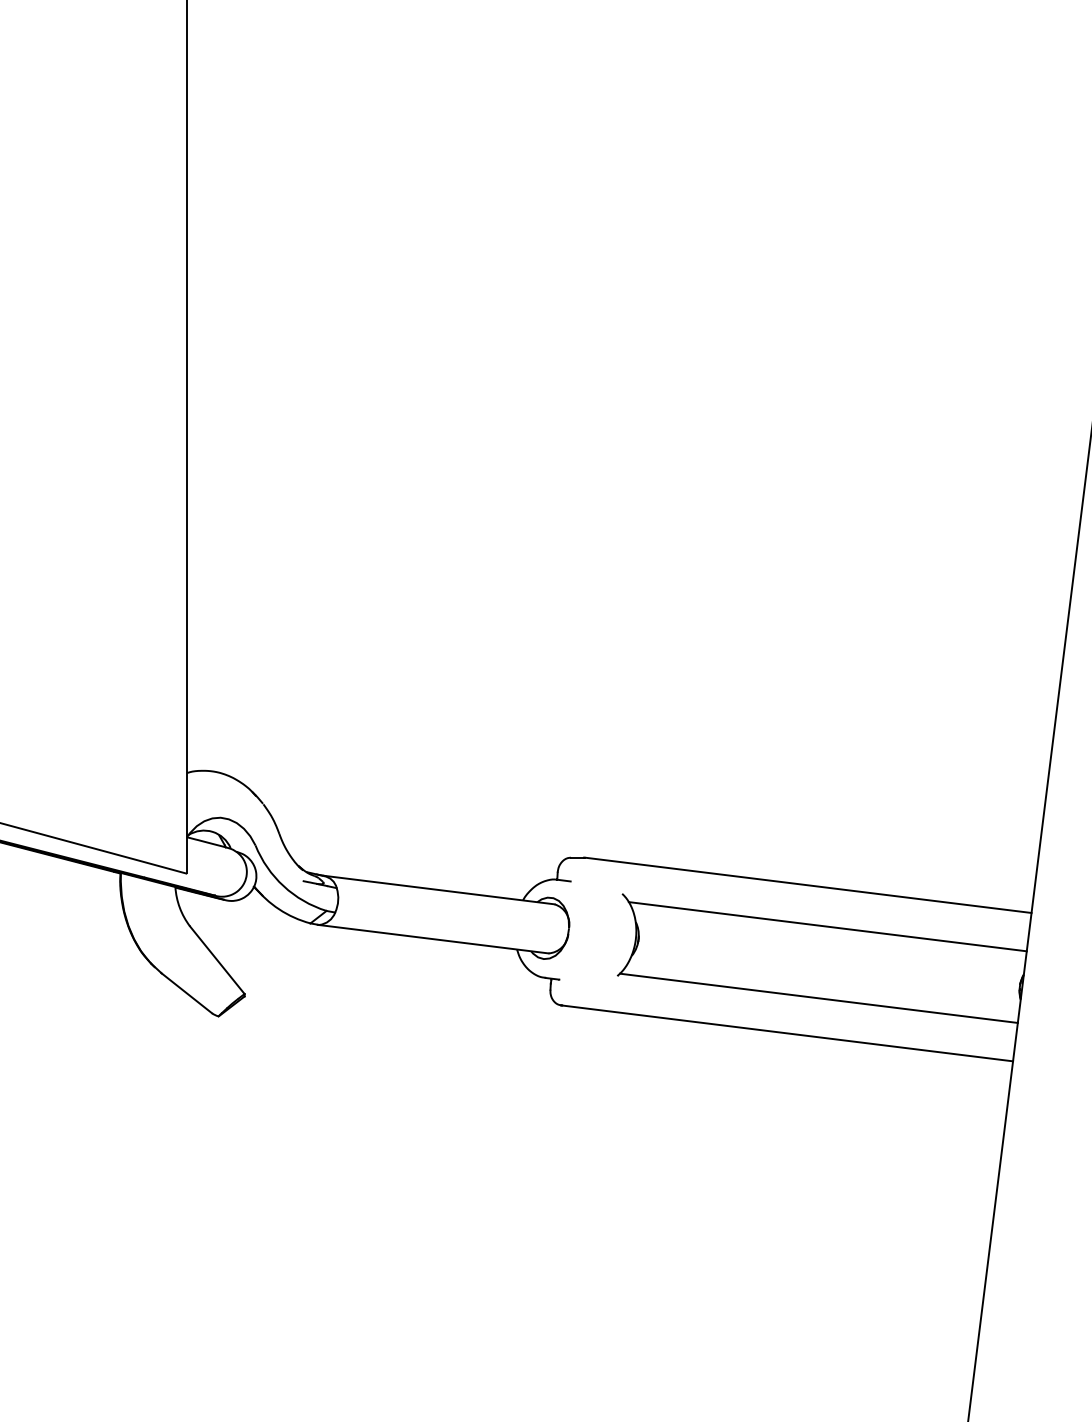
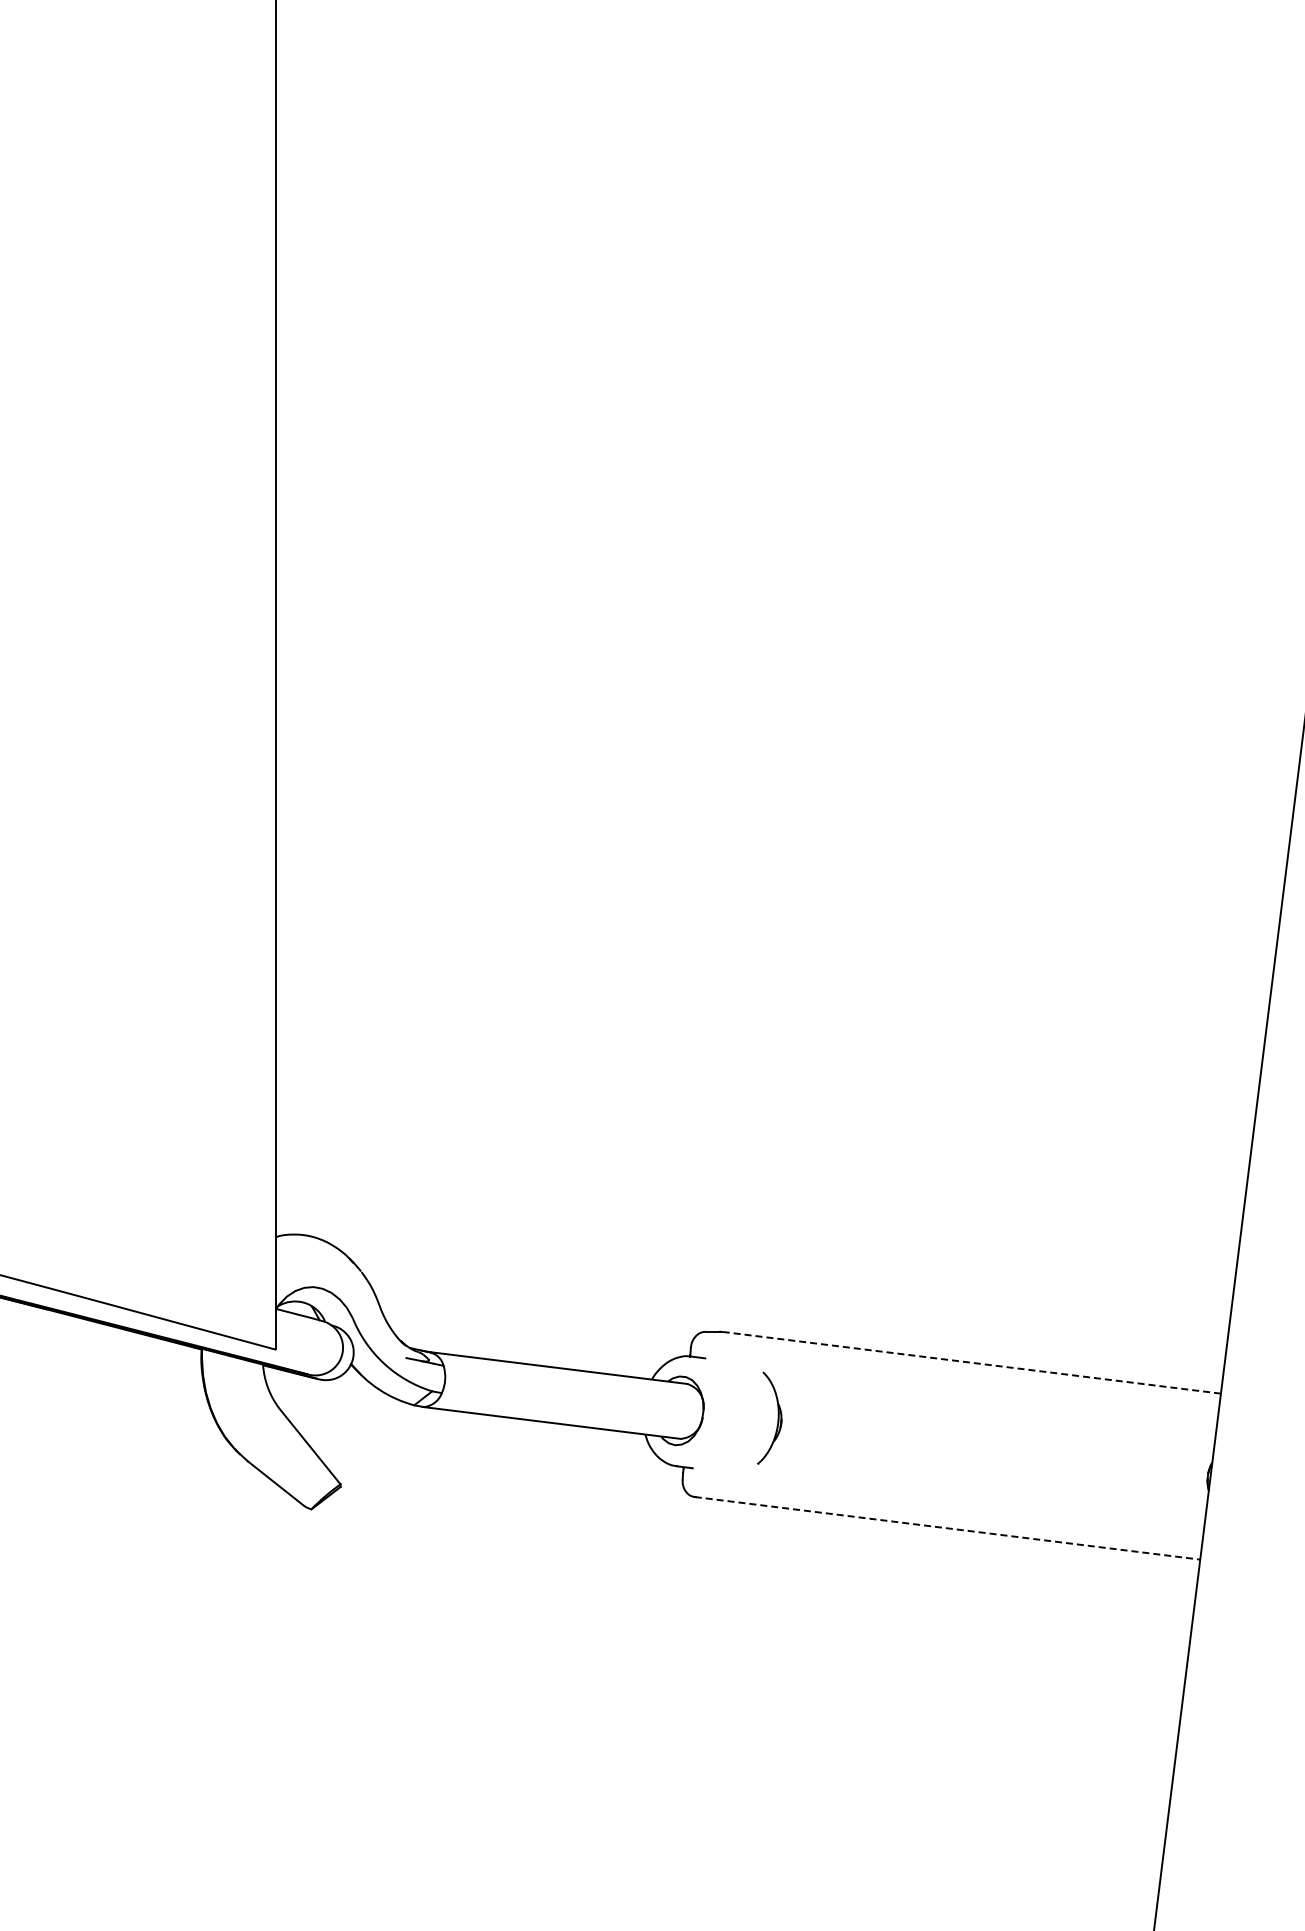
line: (807, 885) -> (970, 1362), solid -> dashed
line: (827, 926) -> (992, 1408), removed
line: (818, 997) -> (982, 1488), removed
line: (787, 1033) -> (947, 1528), solid -> dashed

